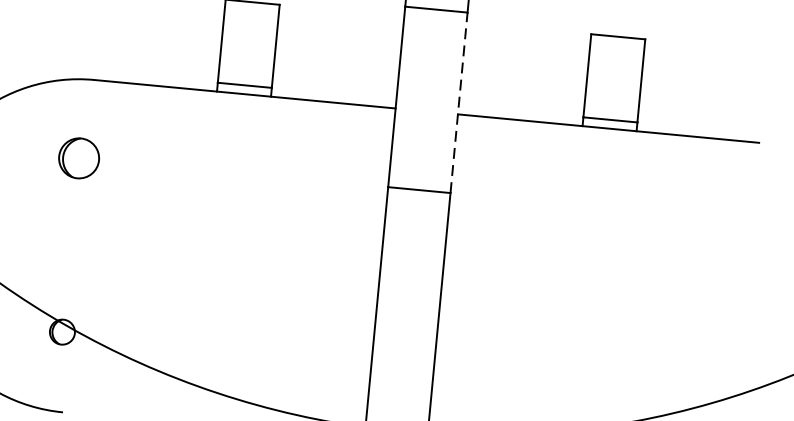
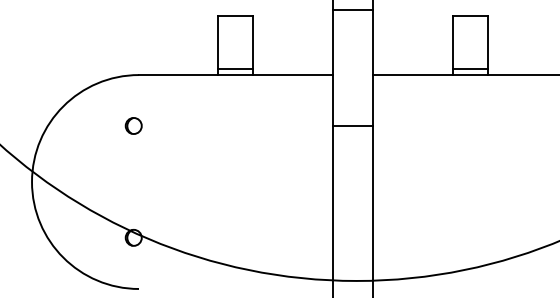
line: (458, 102) -> (372, 67), dashed -> solid
circle: (78, 157) -> (133, 125), size x0.62

